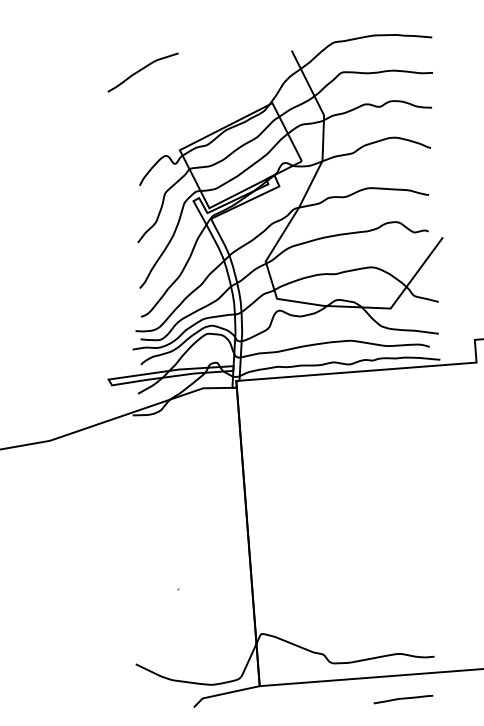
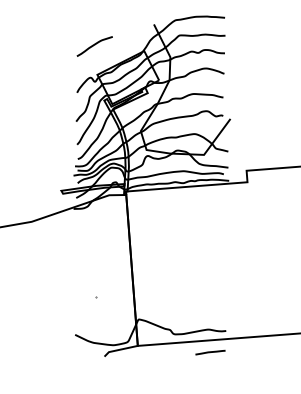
curve: (142, 70) -> (94, 45), moved

